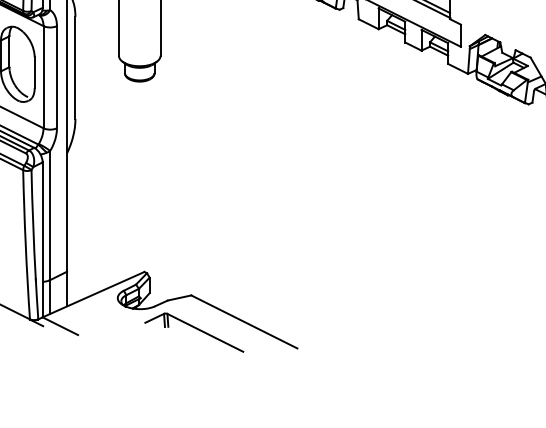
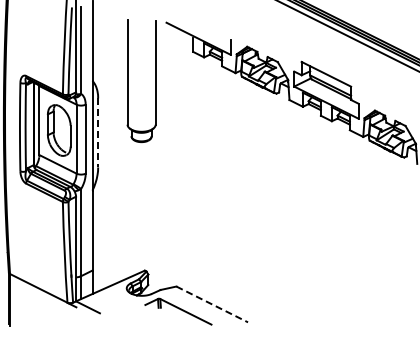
line: (75, 68) -> (98, 133), solid -> dashed
line: (244, 322) -> (212, 304), solid -> dashed

